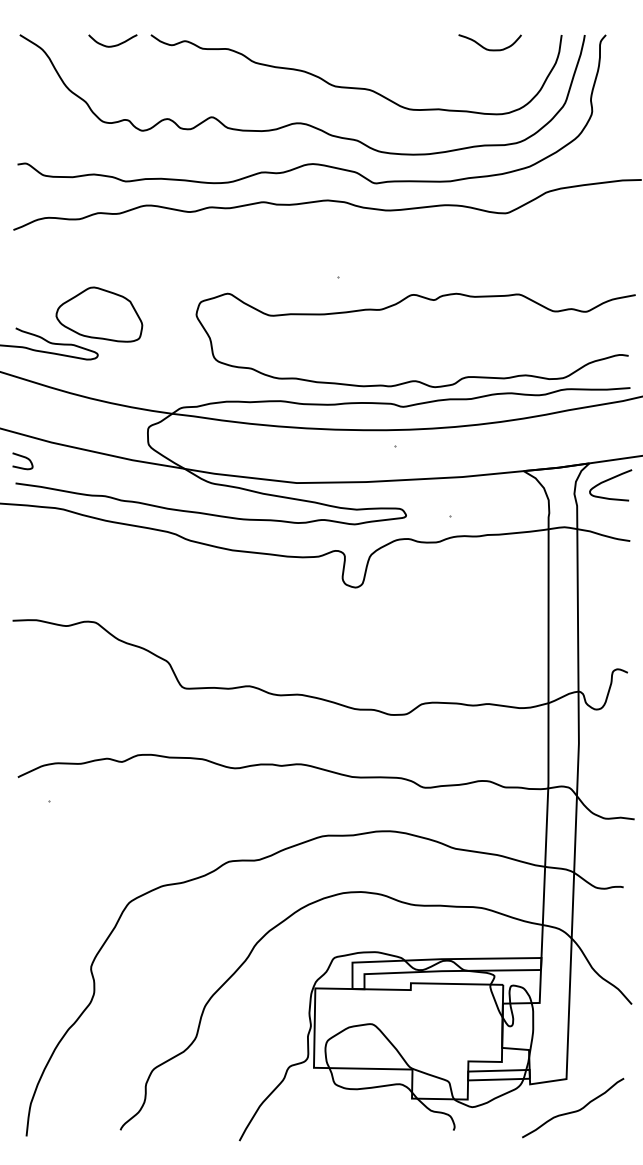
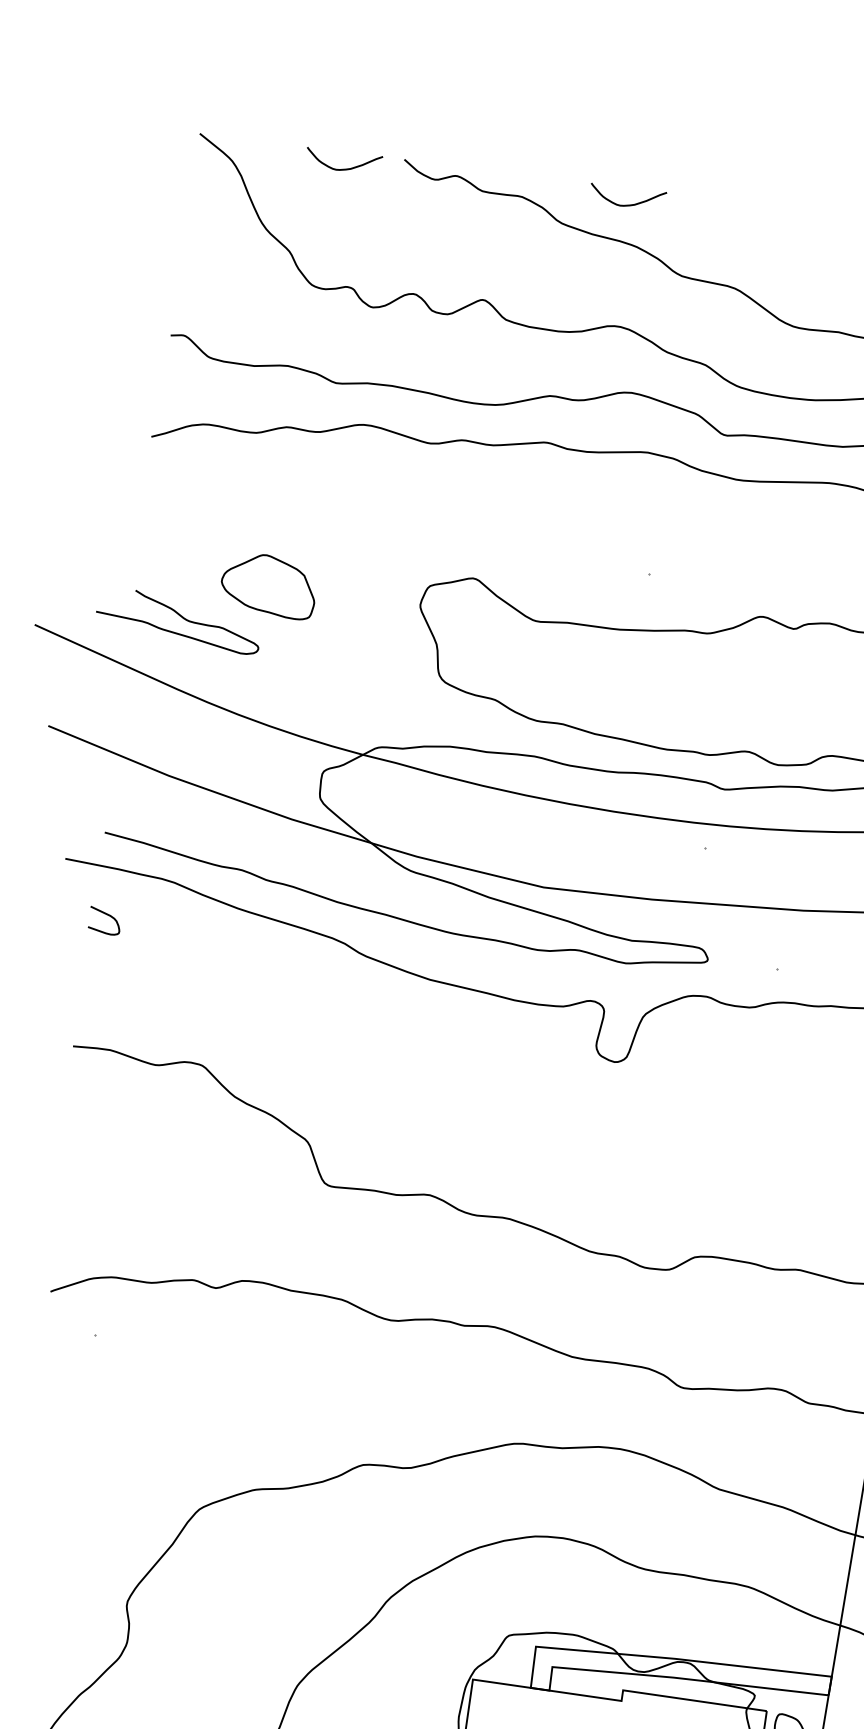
curve: (297, 44) -> (631, 203), added
part: (99, 314) -> (268, 585), size x0.7
curve: (24, 458) -> (108, 917), moved

